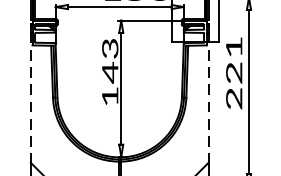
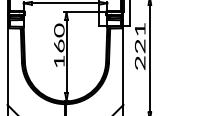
text: (110, 60) -> (59, 38), 143 -> 160
line: (30, 97) -> (7, 62), dashed -> solid
line: (208, 97) -> (123, 62), dashed -> solid

